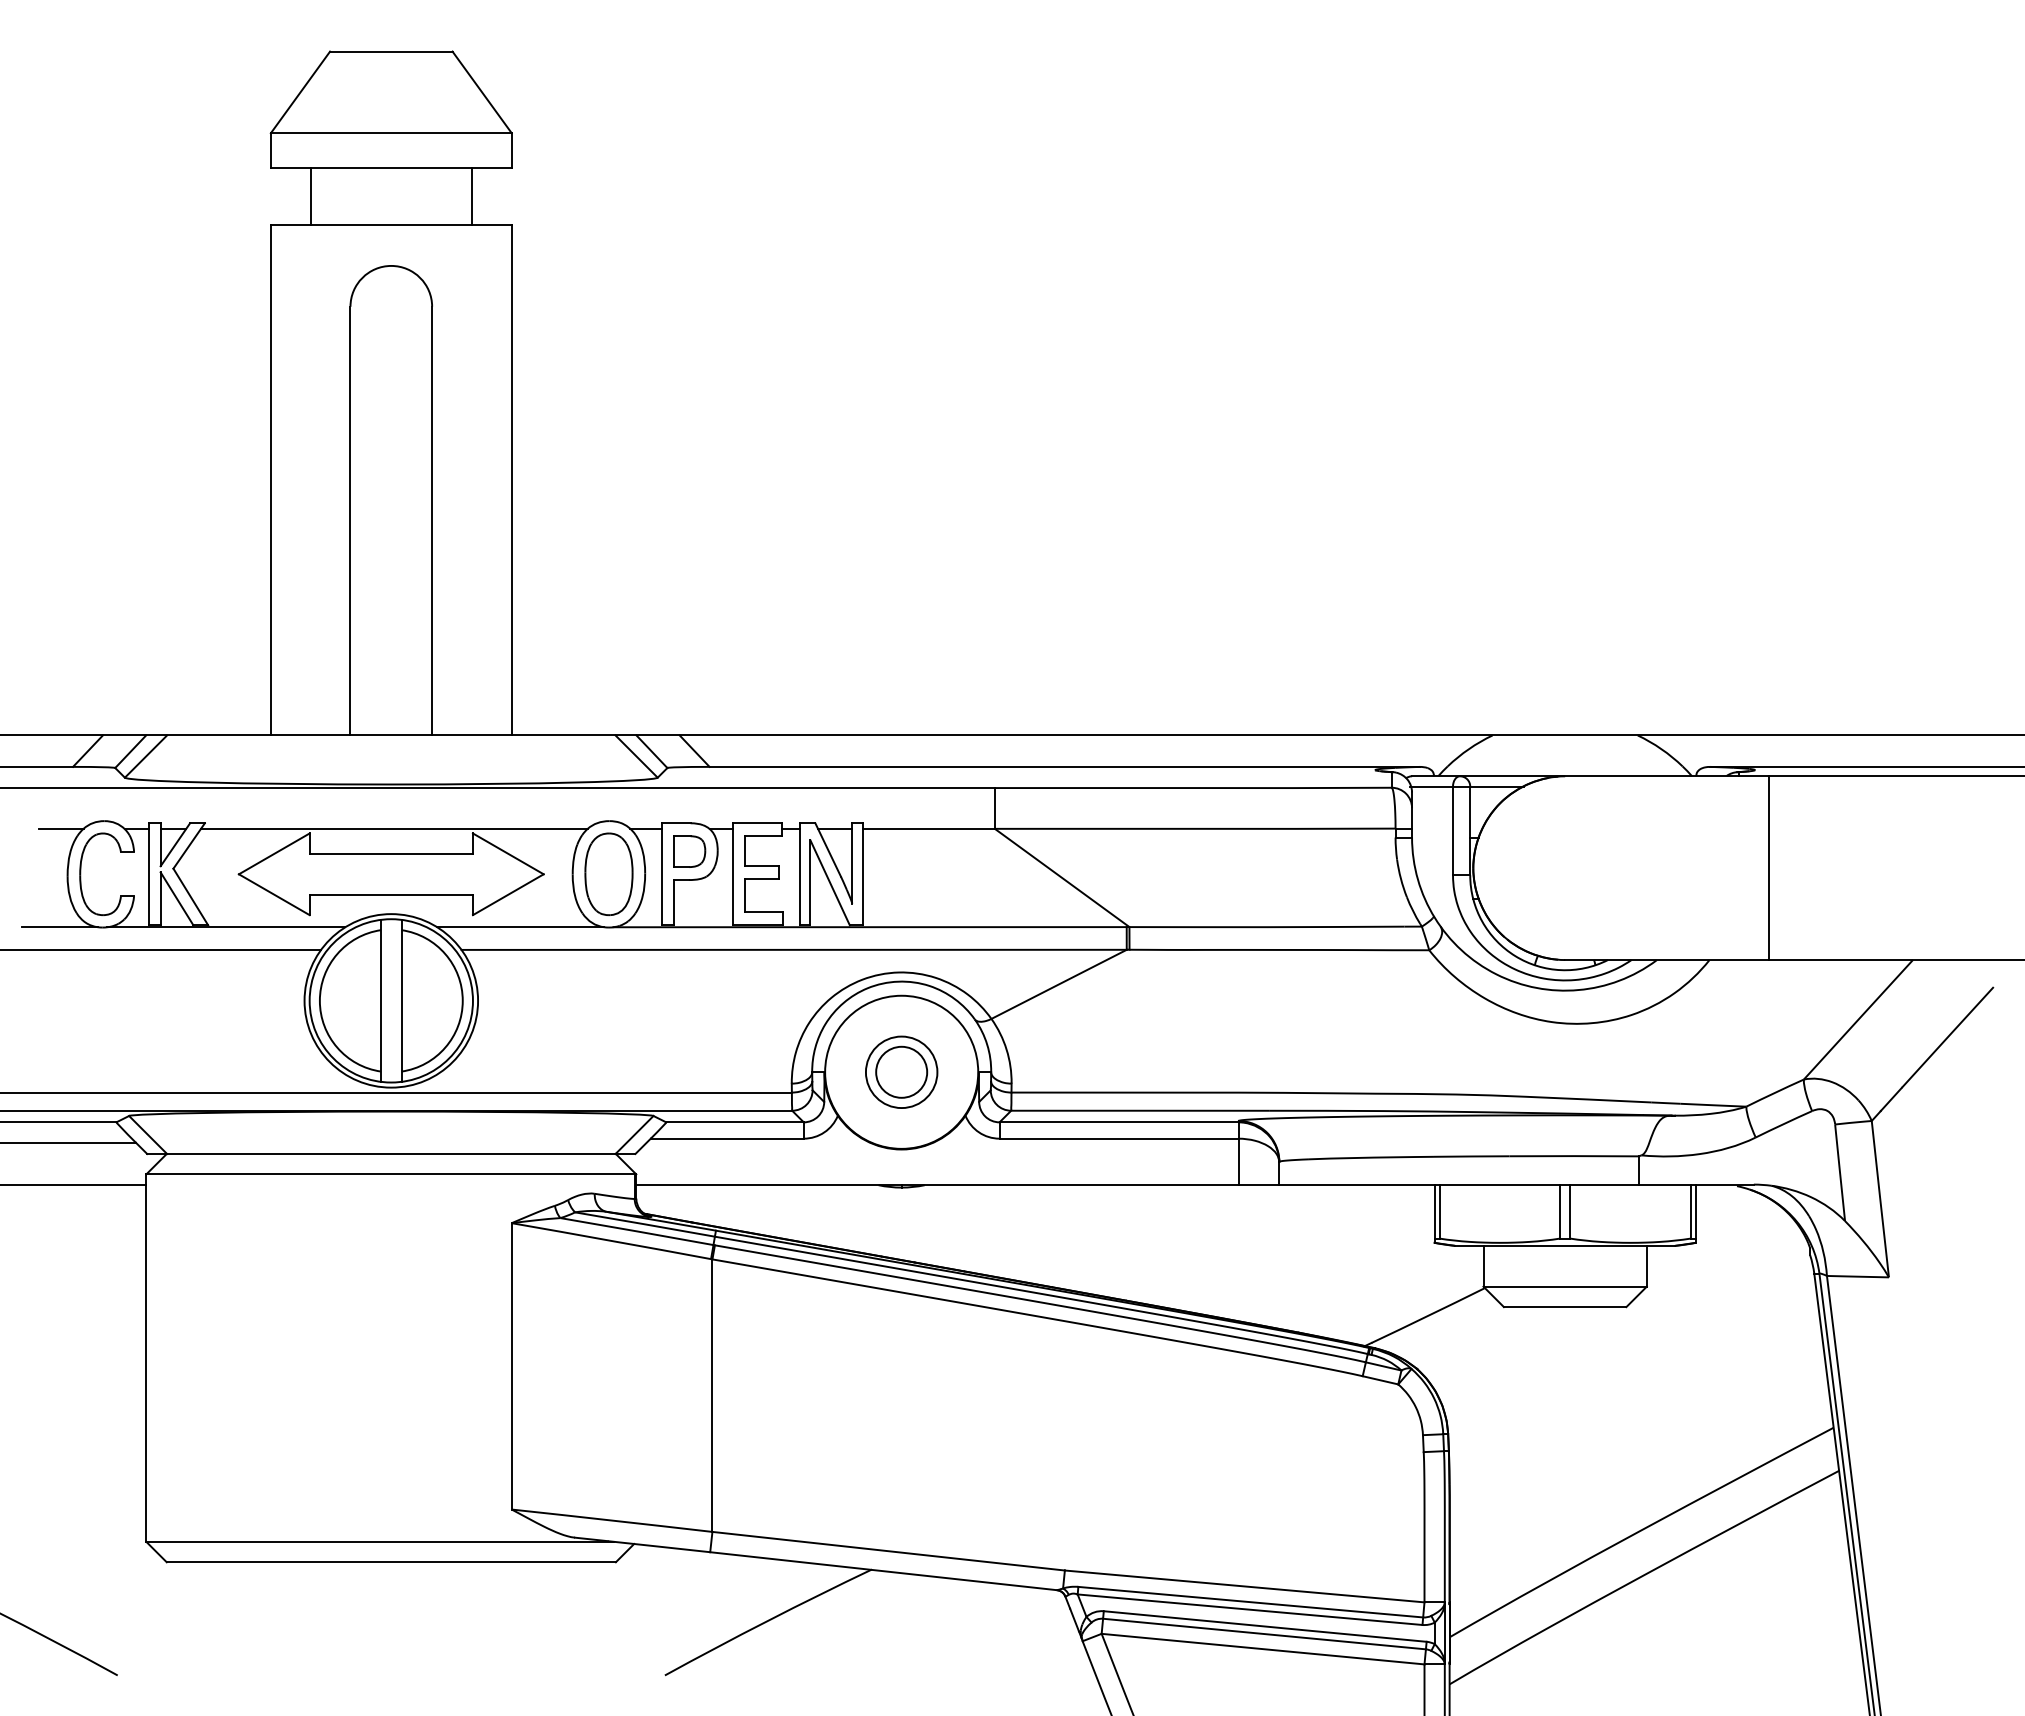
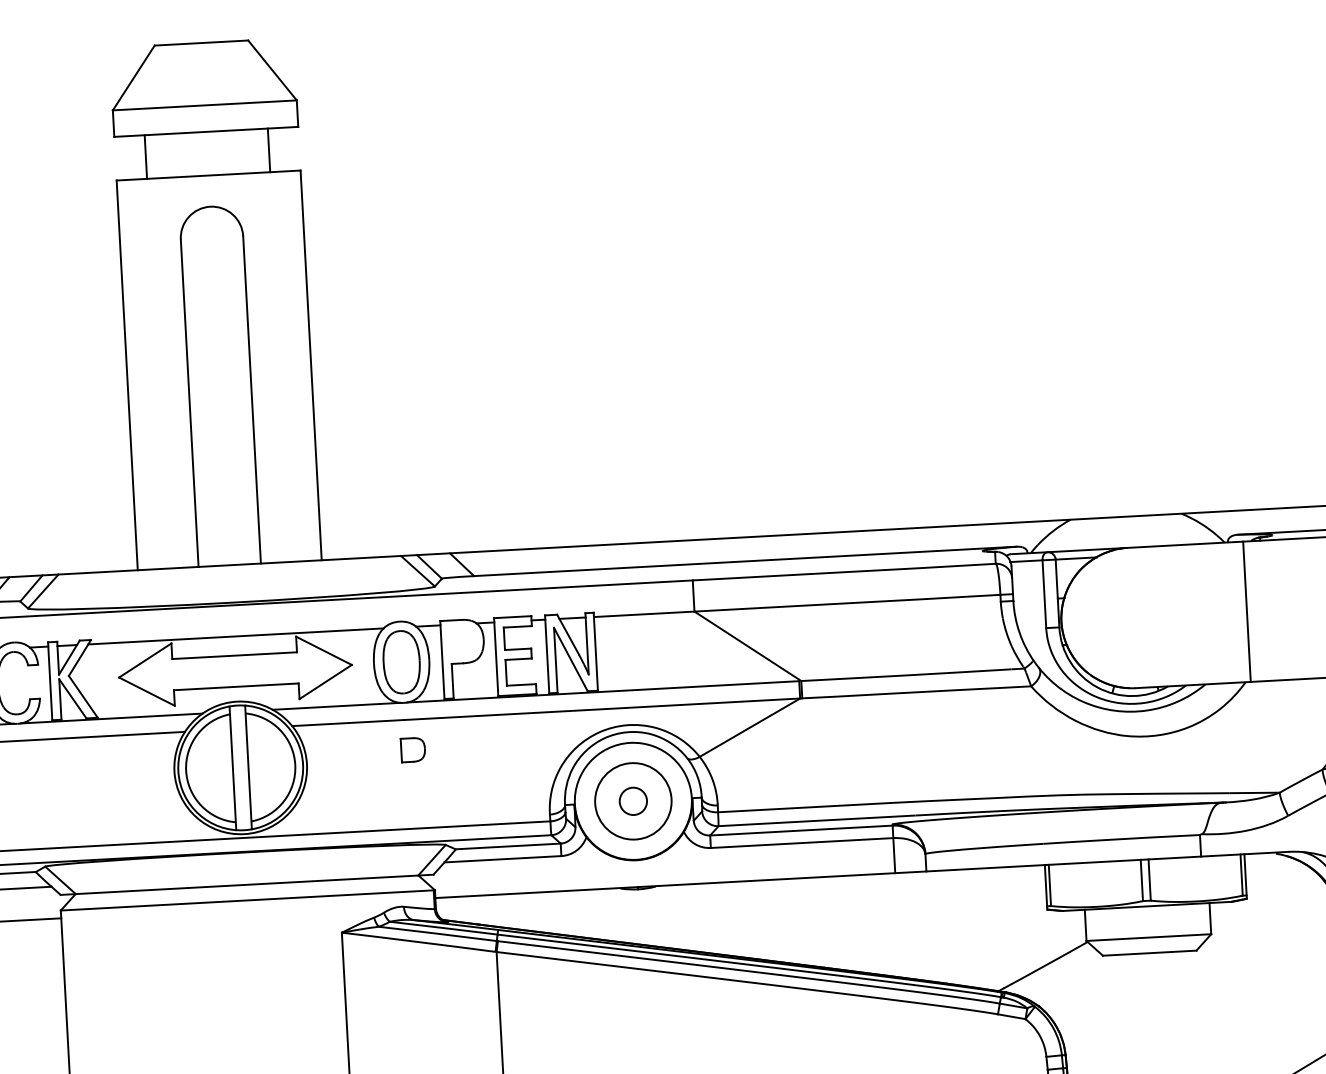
part: (689, 851) -> (412, 749), moved
line: (1769, 868) -> (1247, 612), moved
circle: (901, 1071) -> (633, 800), size x0.7
circle: (901, 1072) -> (633, 801), size x1.4

